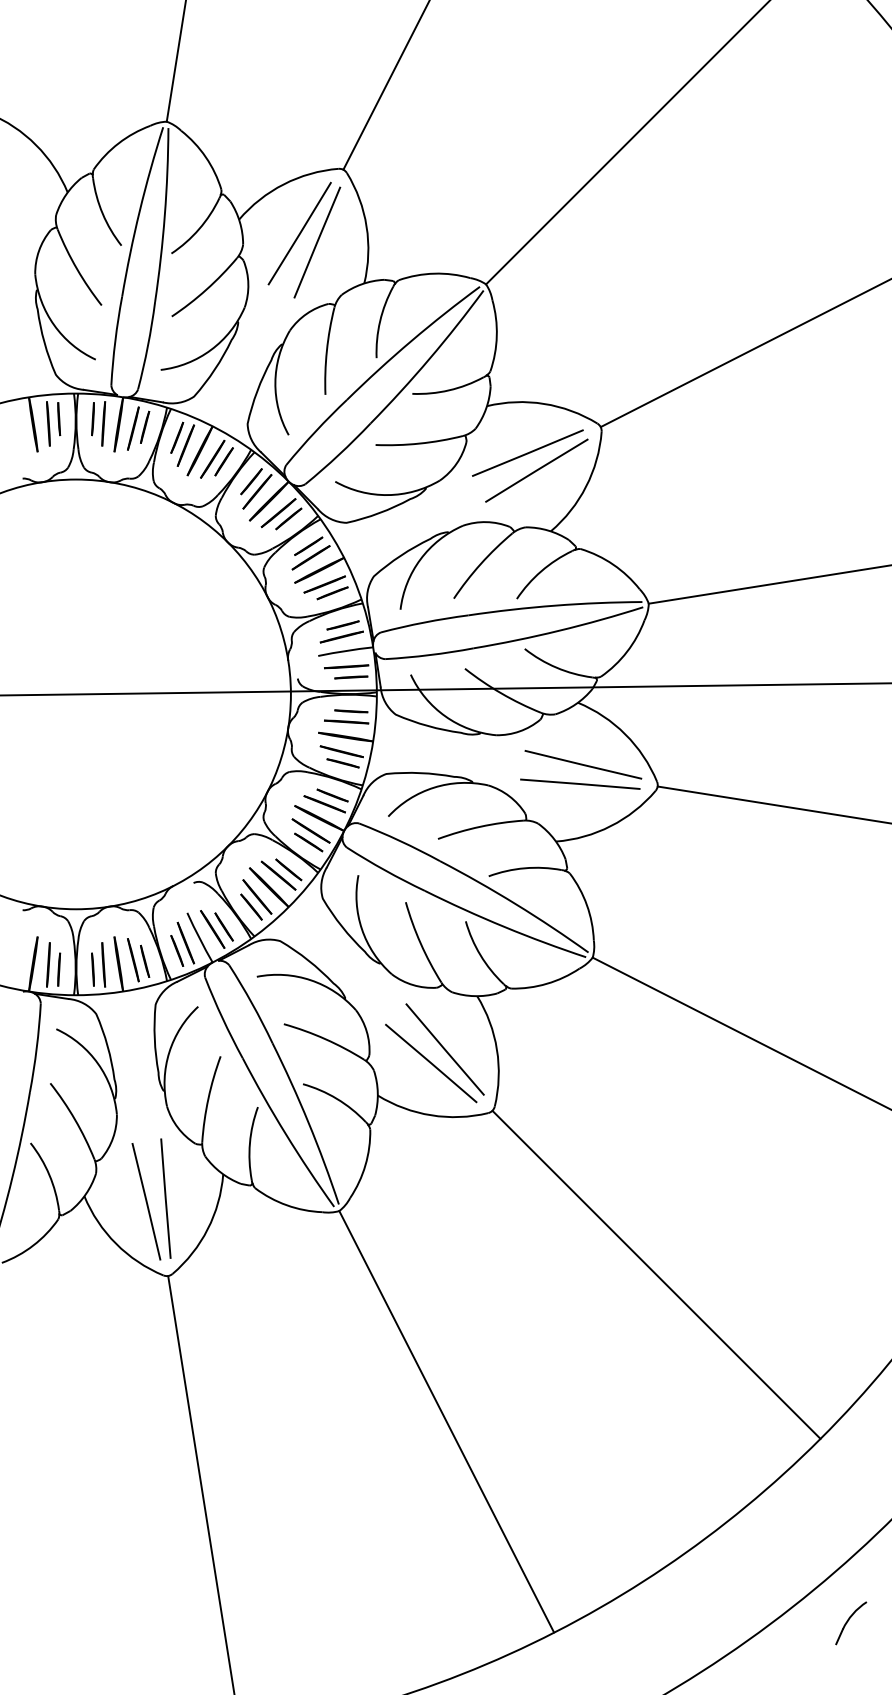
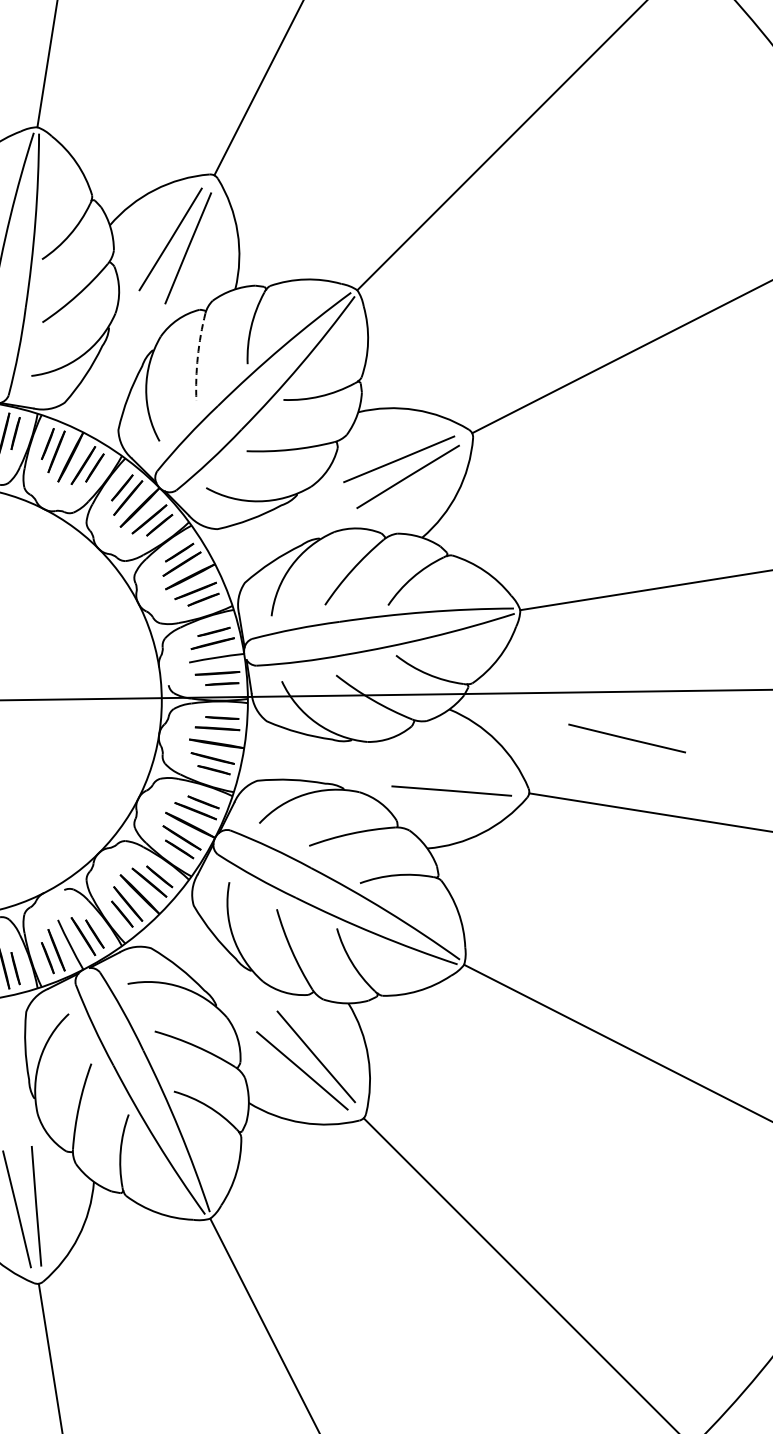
arc: (326, 350) -> (197, 356), solid -> dashed
line: (583, 764) -> (627, 738), moved

